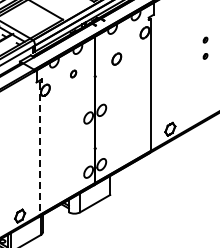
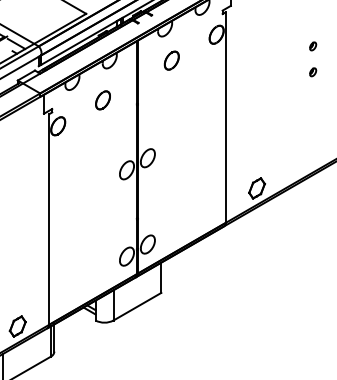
part: (116, 58) -> (171, 59), moved
part: (73, 73) -> (102, 99), size x1.67
line: (39, 149) -> (48, 220), dashed -> solid

